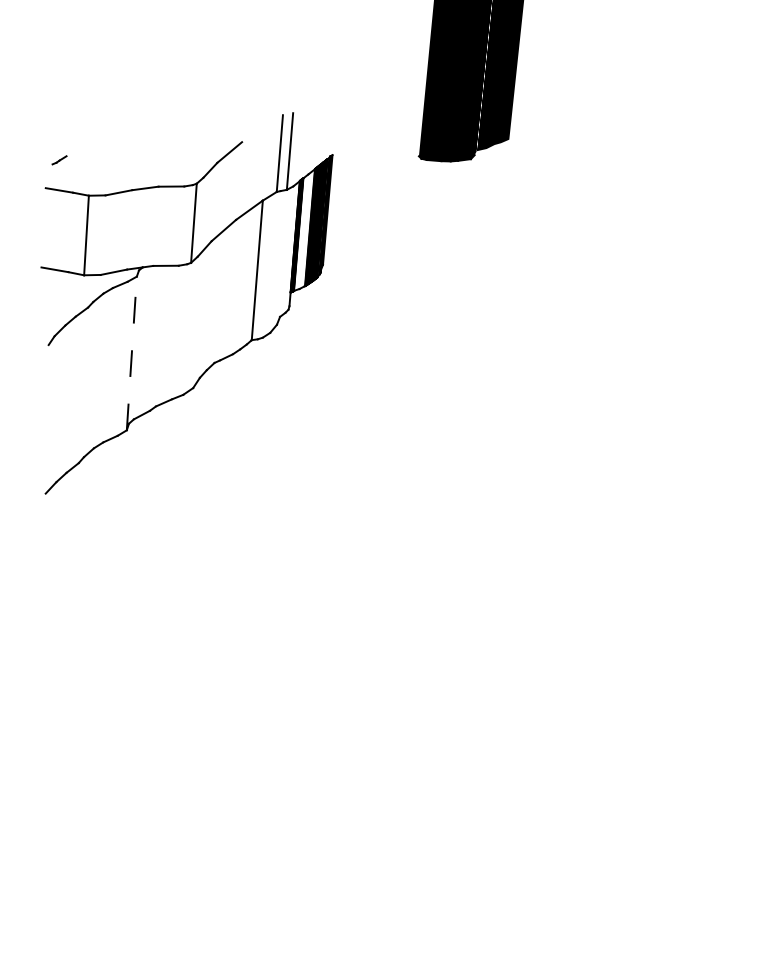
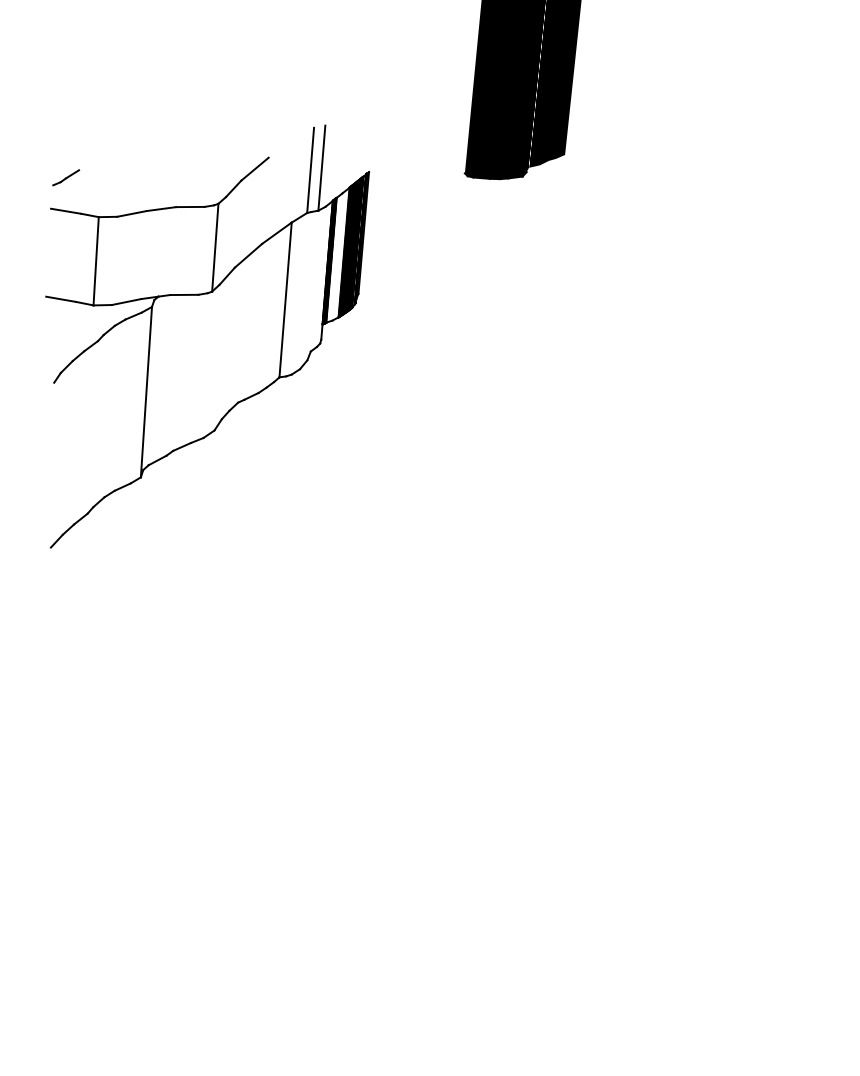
part: (59, 159) -> (66, 177), size x1.67
line: (131, 352) -> (146, 391), dashed -> solid

